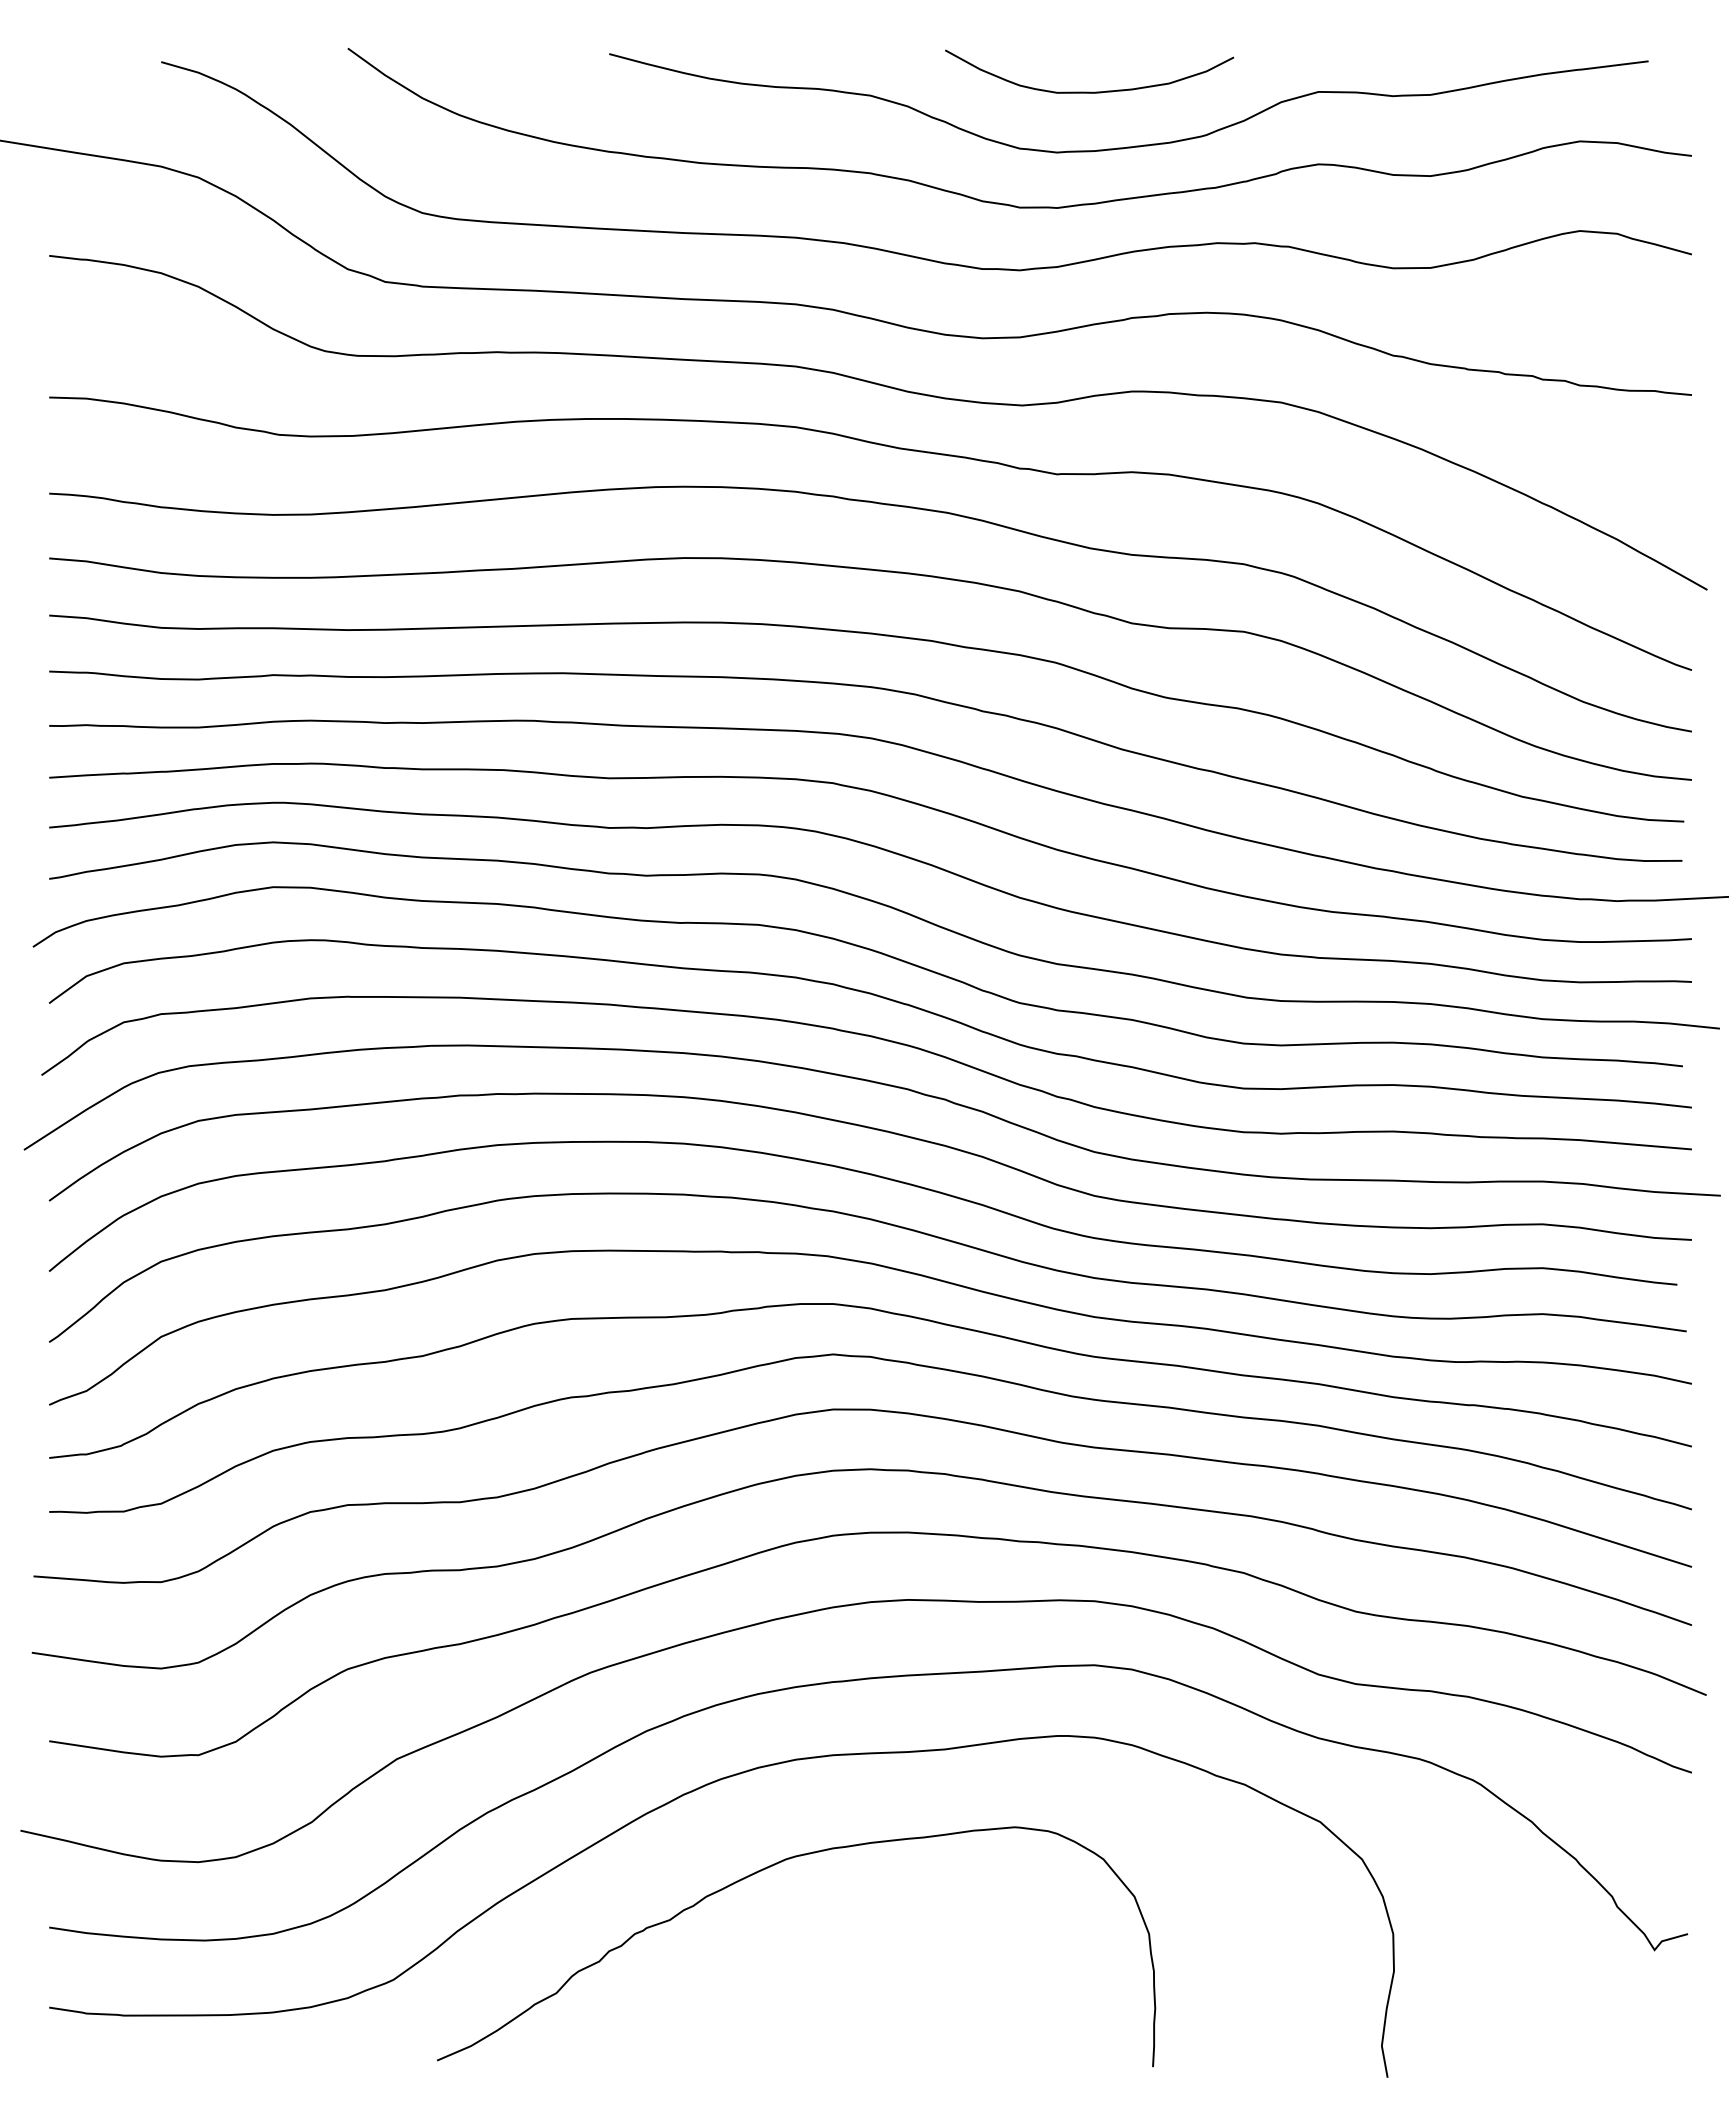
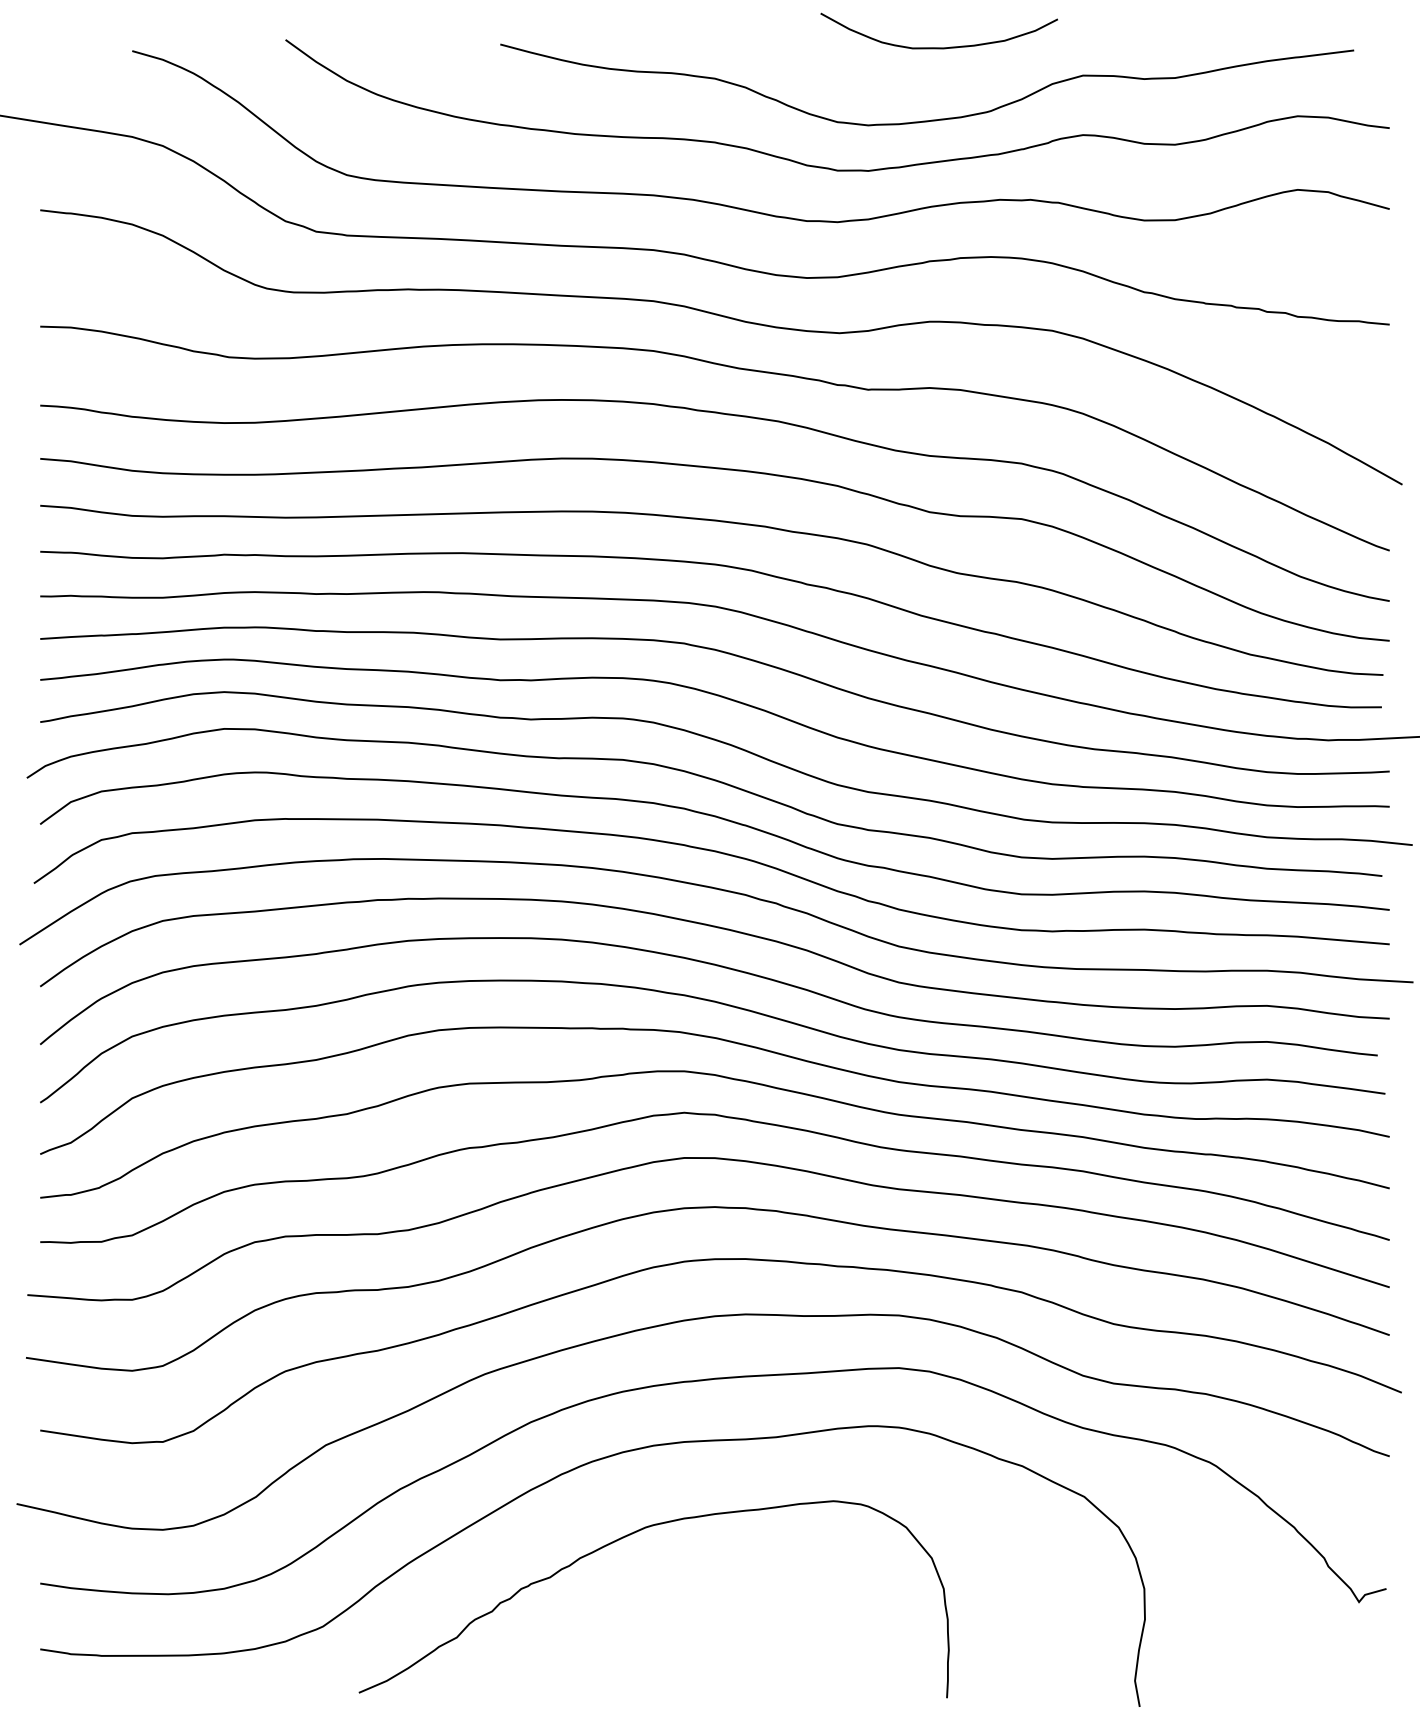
curve: (1089, 91) -> (939, 47), moved

